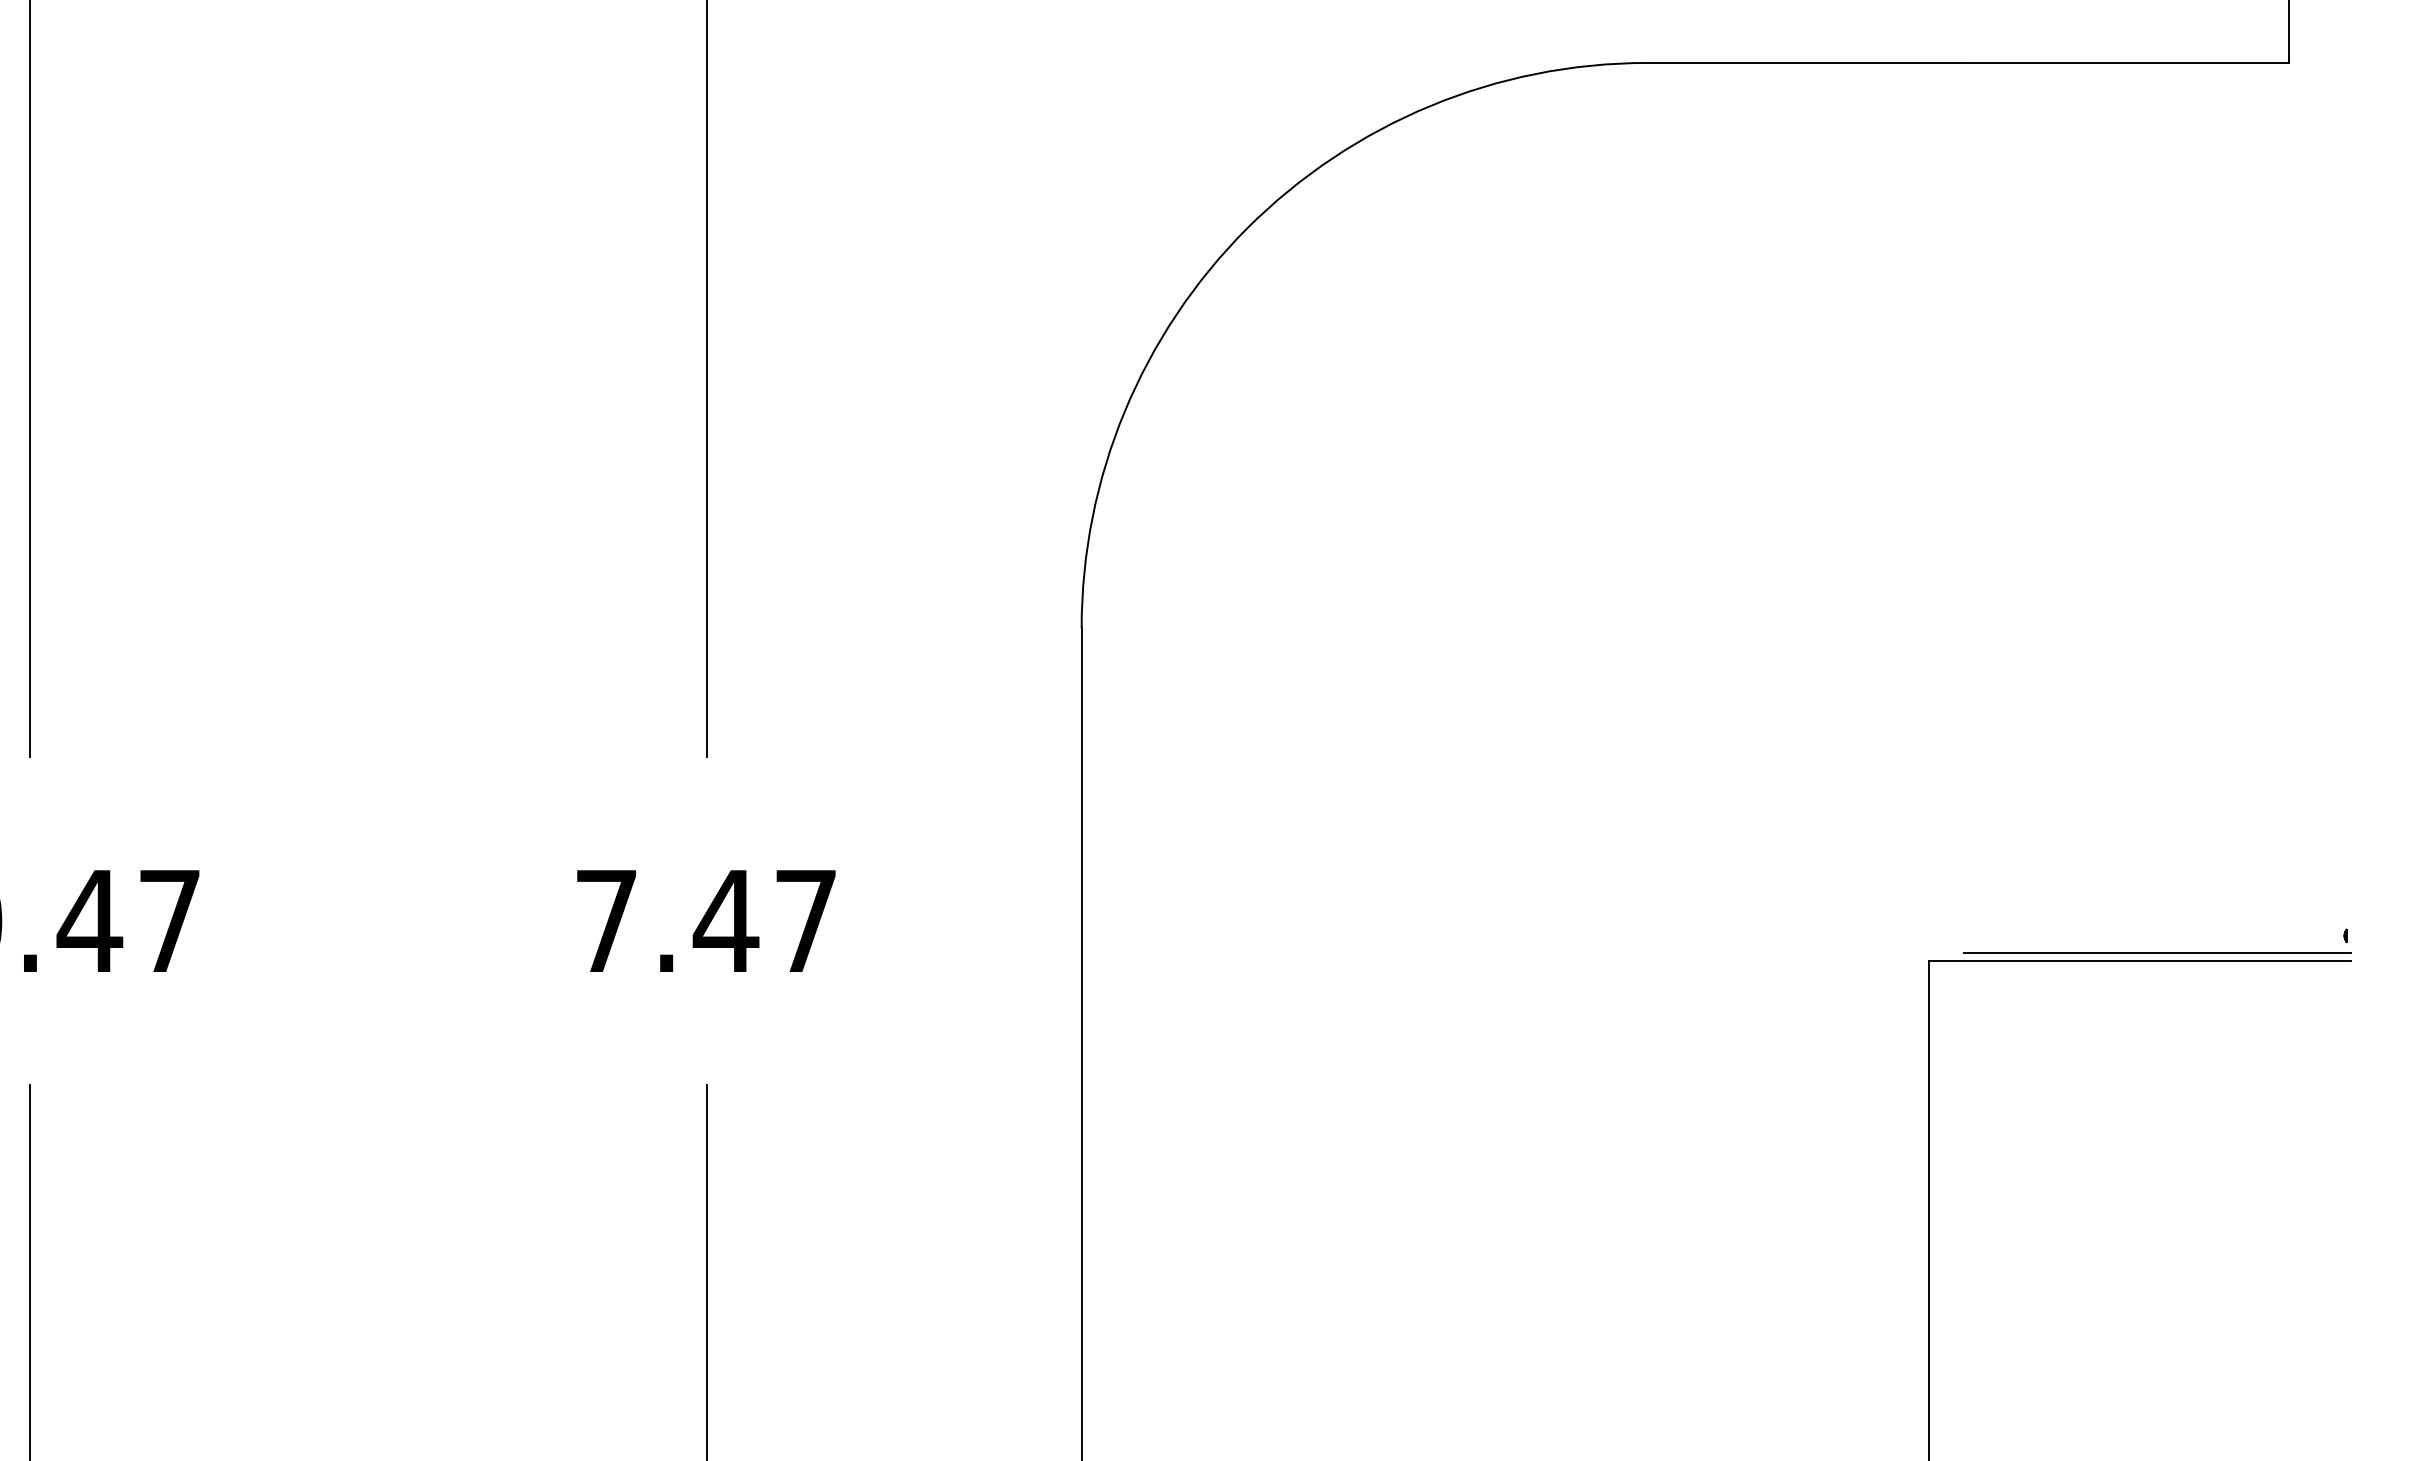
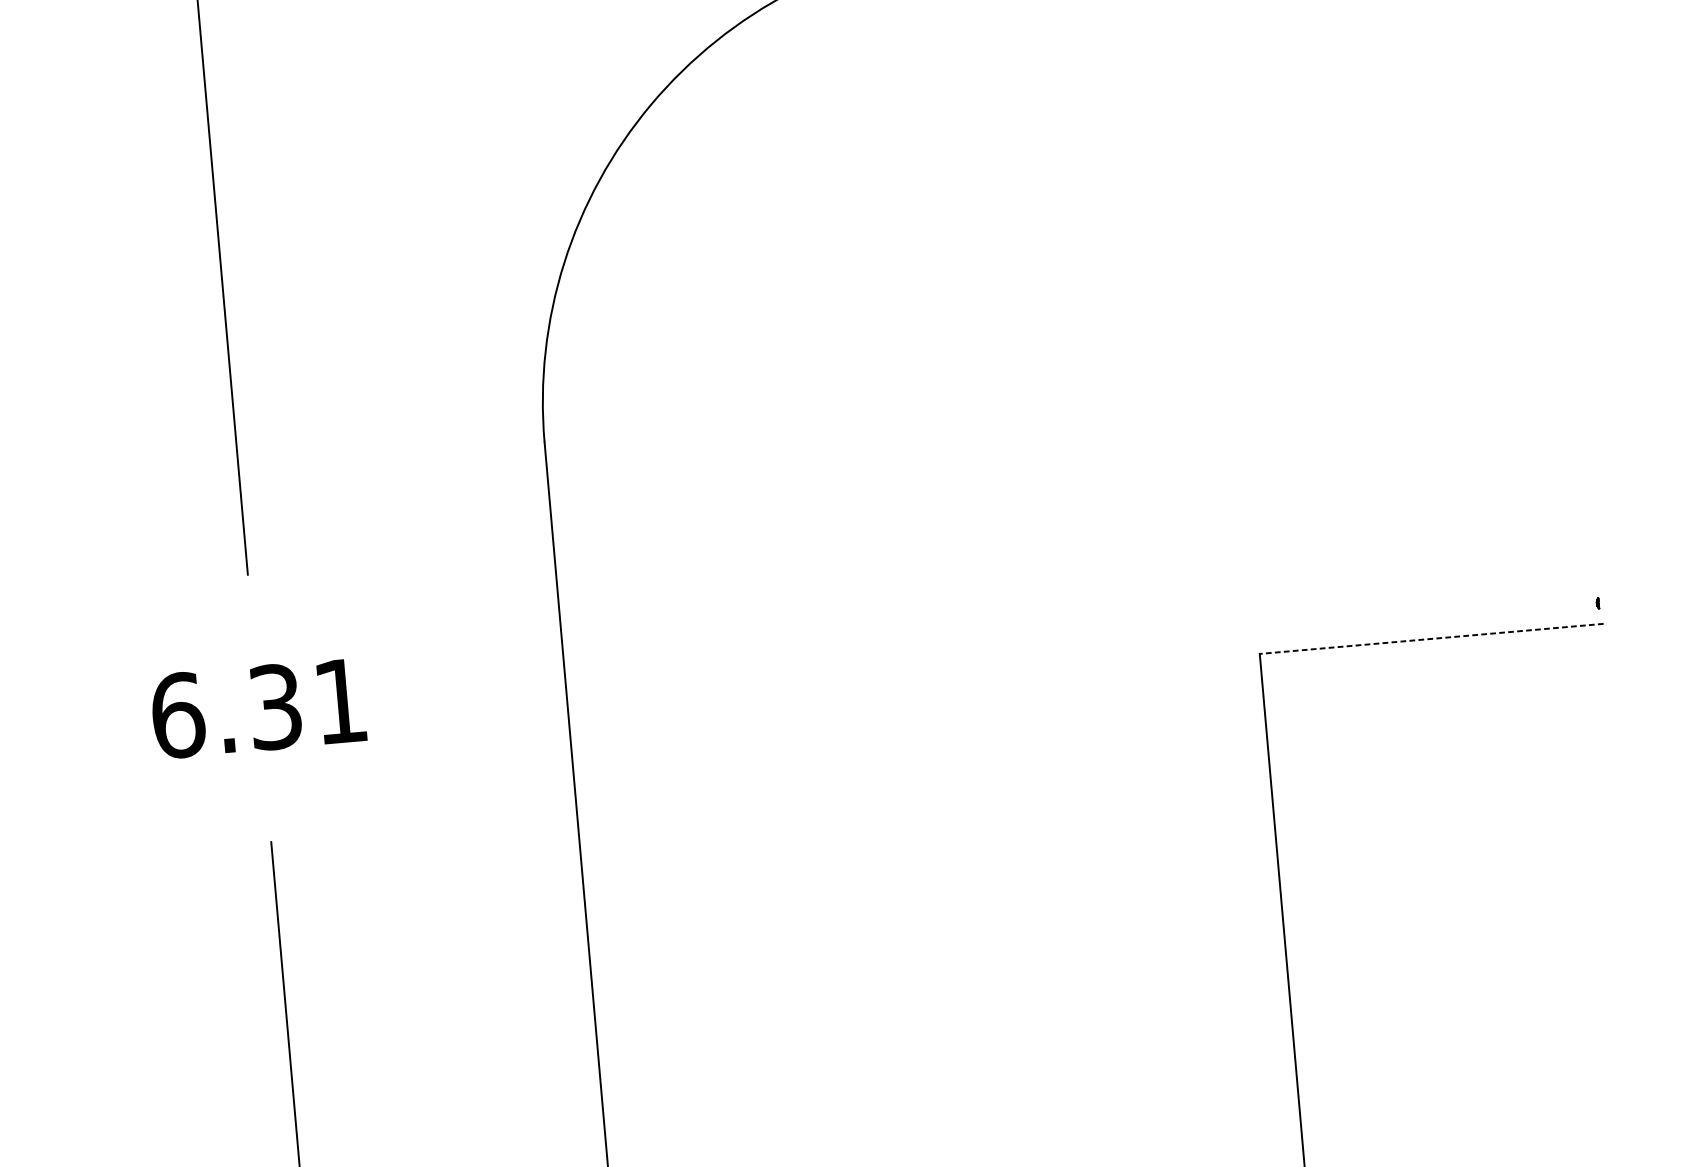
text: (705, 920) -> (258, 707), 7.47 -> 6.31
line: (2156, 952) -> (1444, 630), removed
line: (2139, 961) -> (1431, 639), solid -> dashed

